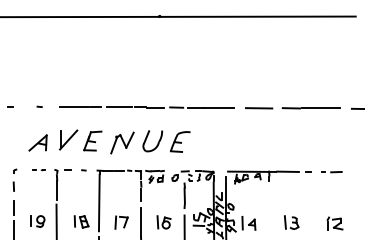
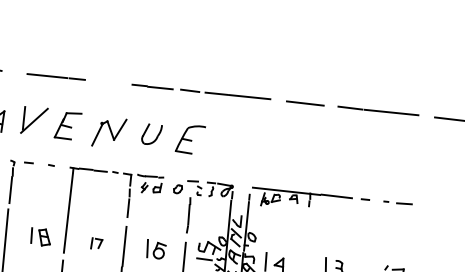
line: (118, 107) -> (108, 82), removed
part: (152, 141) -> (151, 134), size x0.7
part: (121, 222) -> (96, 243), size x0.6

